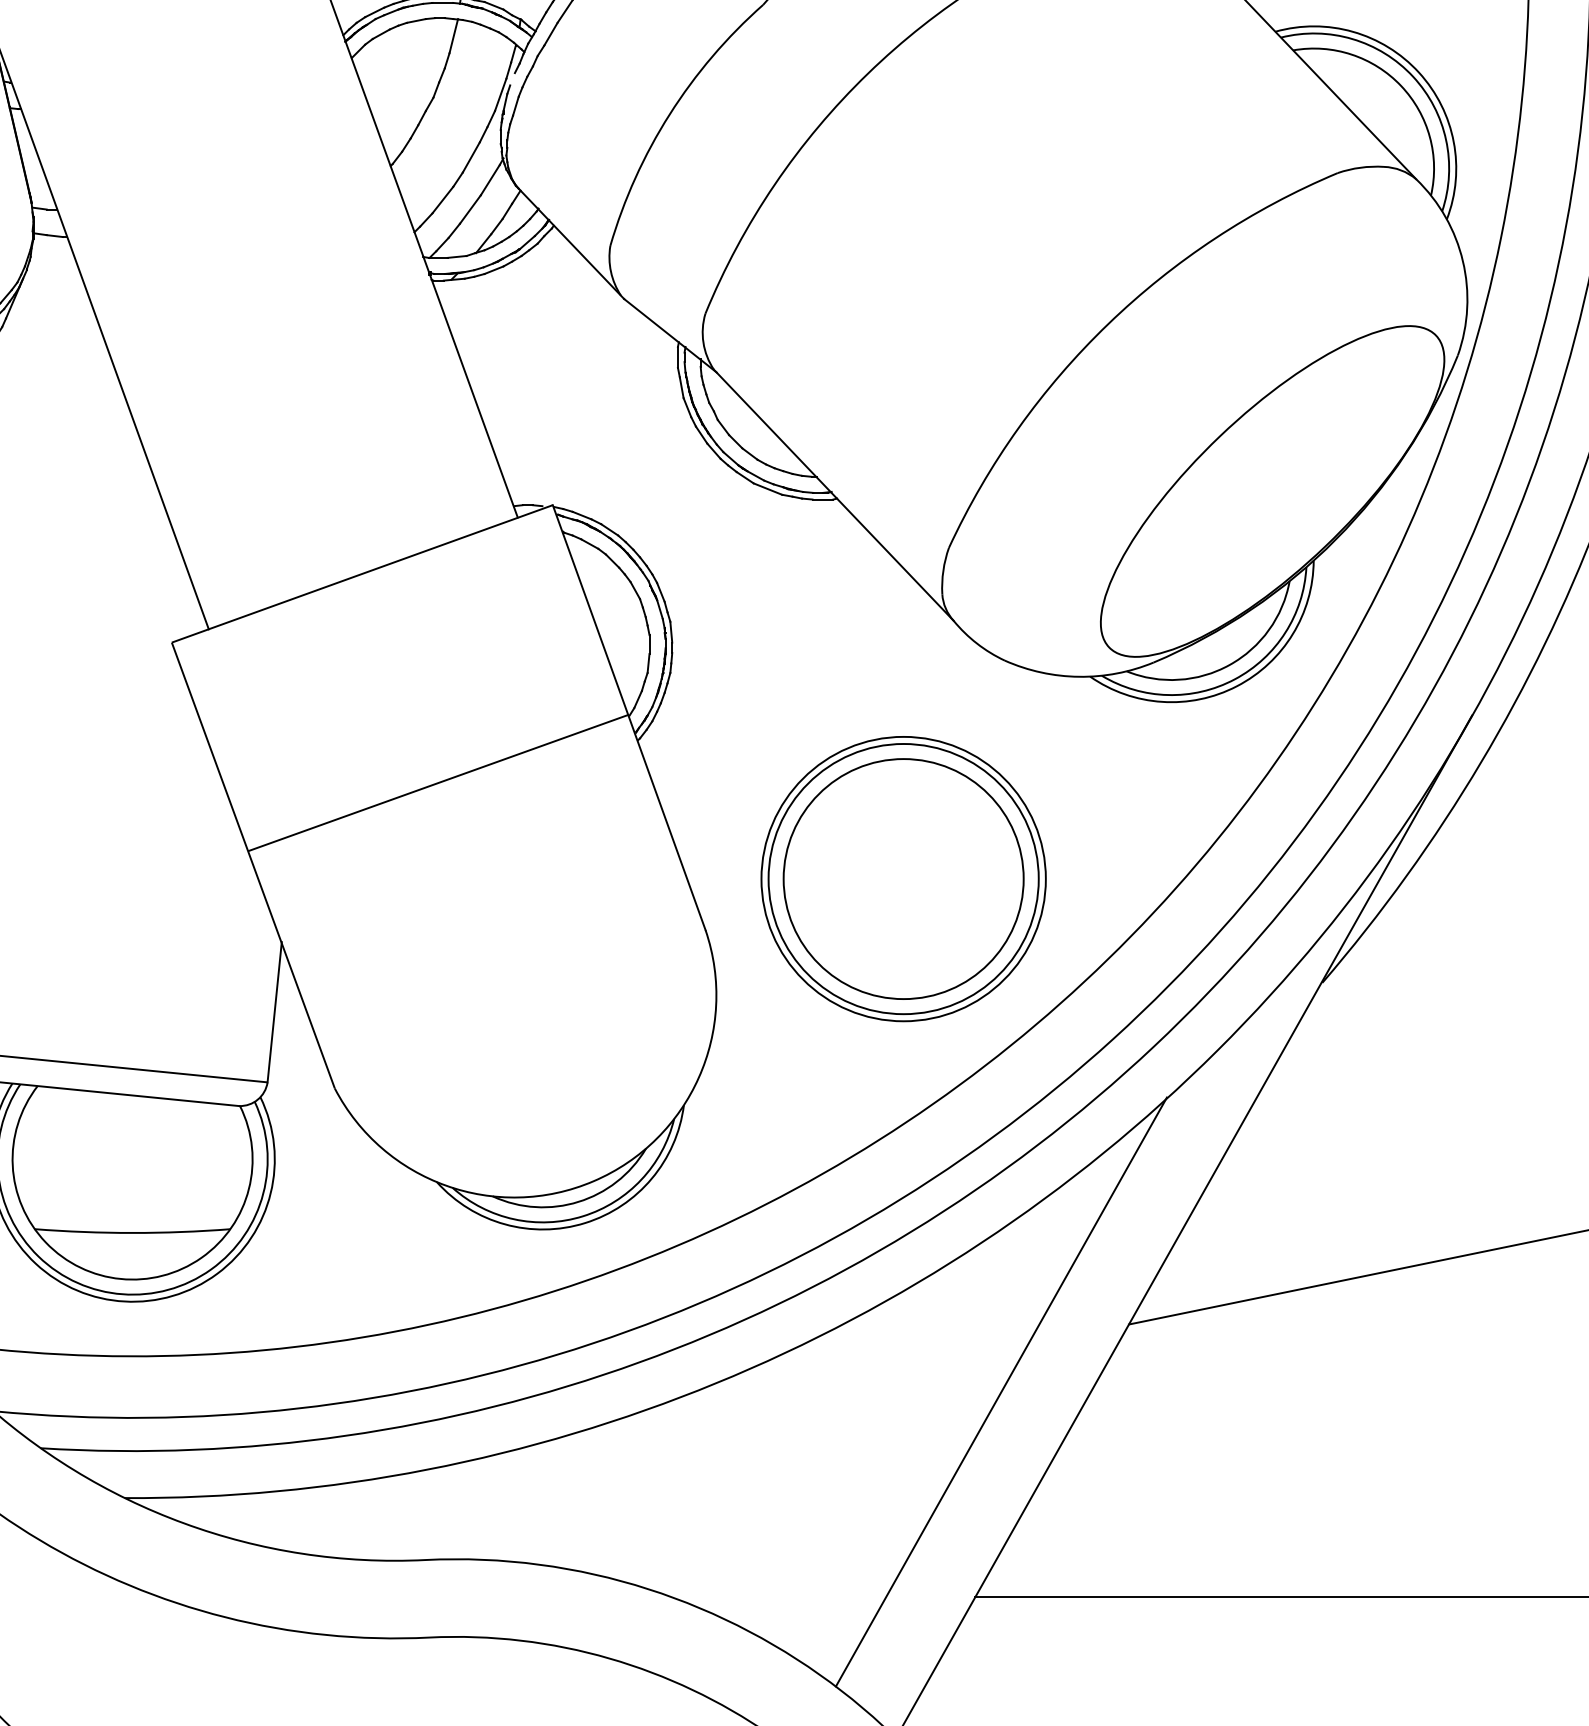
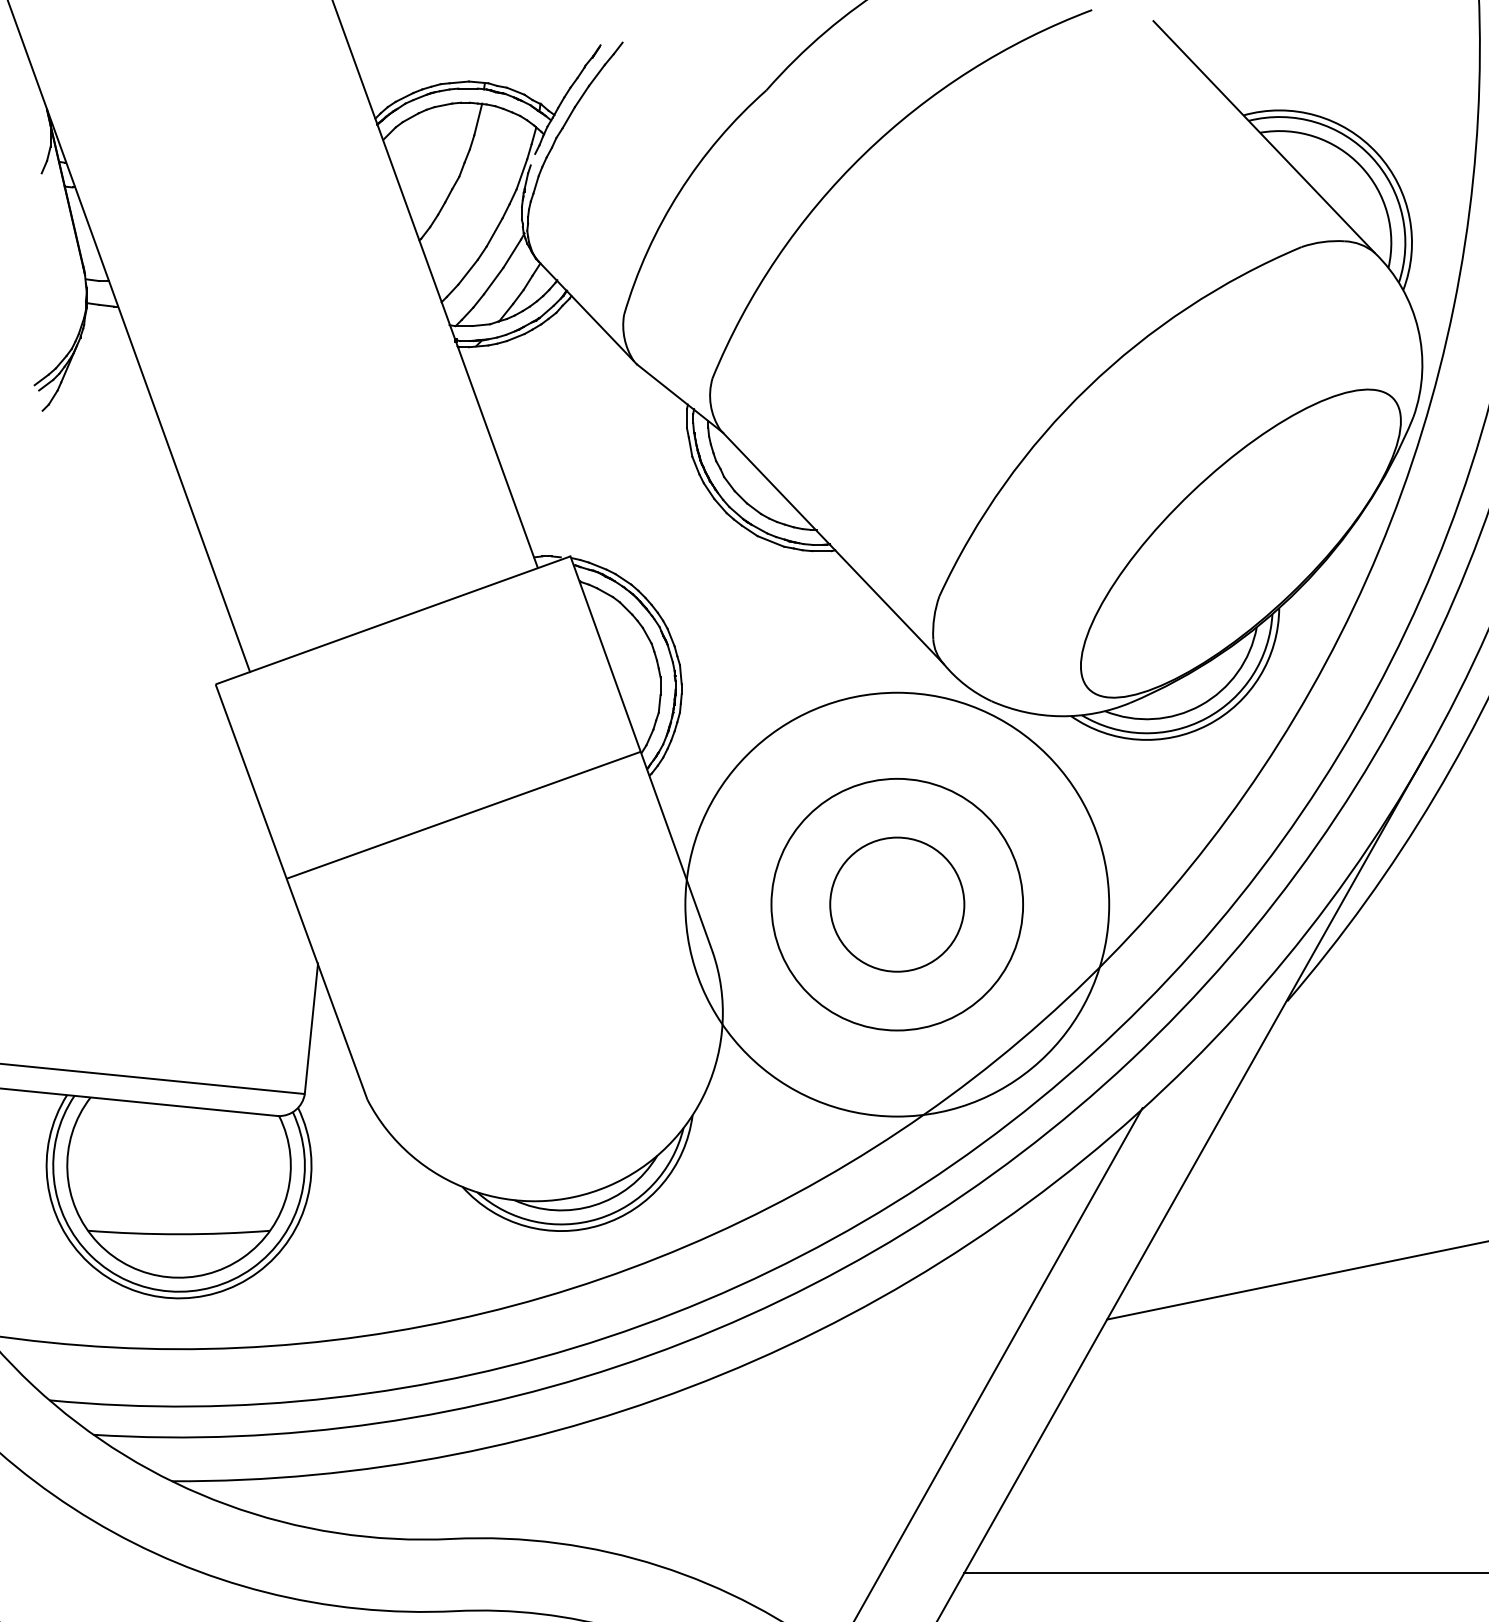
circle: (902, 878) -> (896, 904), size x1.6
circle: (903, 878) -> (897, 904), size x0.6

